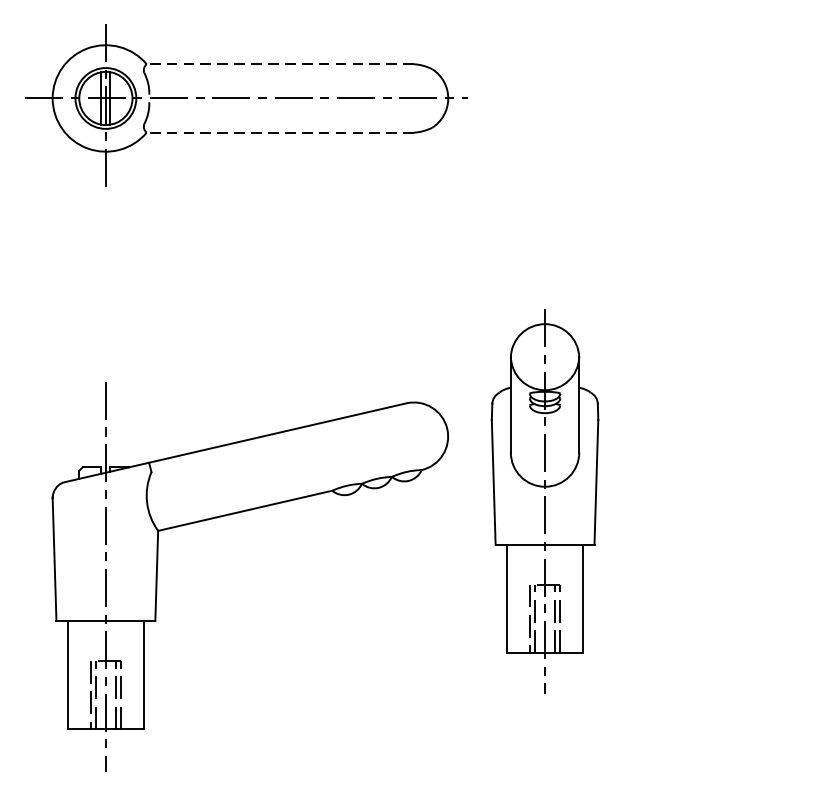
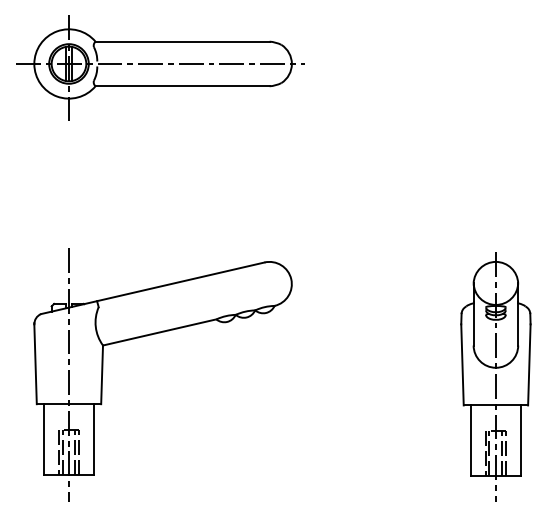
line: (280, 63) -> (182, 41), dashed -> solid
line: (280, 133) -> (182, 86), dashed -> solid
part: (544, 500) -> (495, 376), moved

